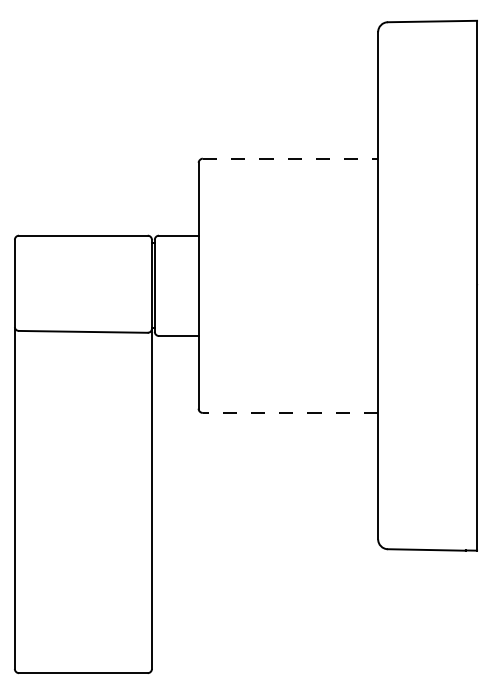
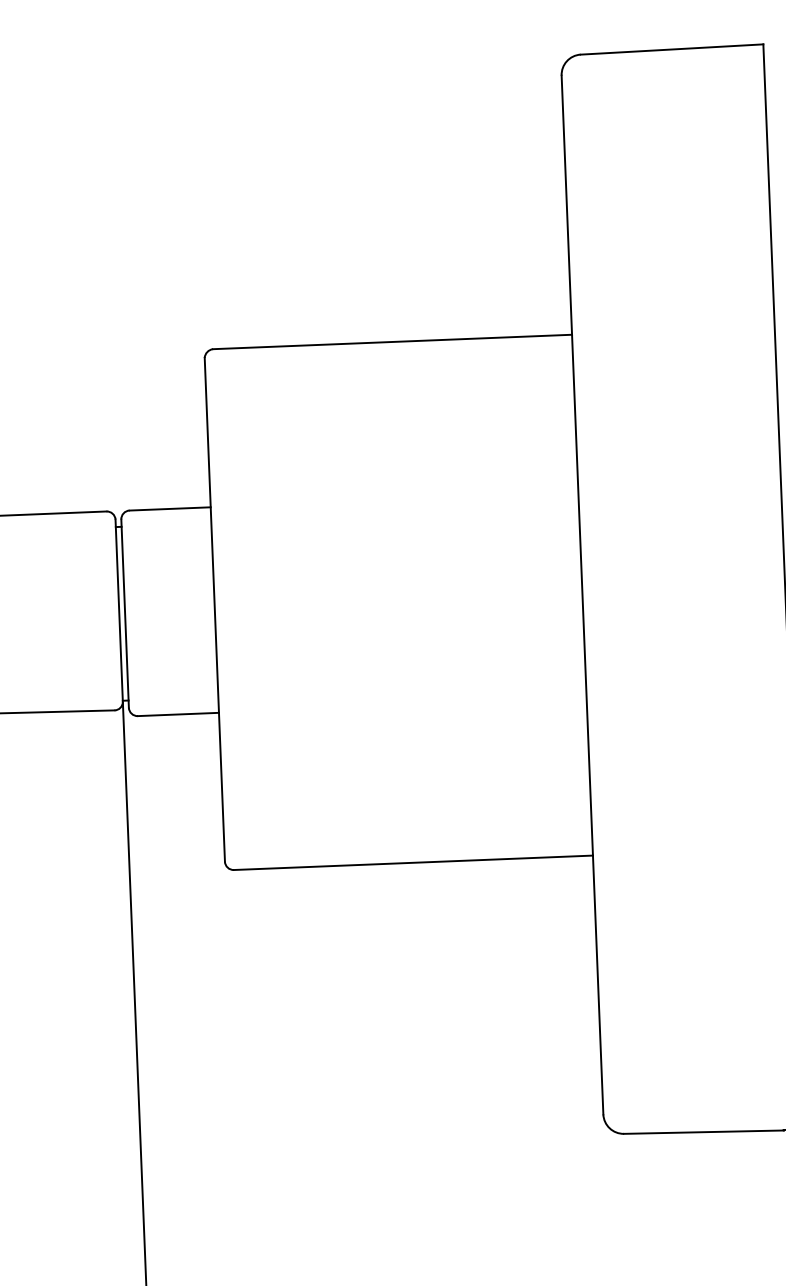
line: (290, 158) -> (392, 341), dashed -> solid
line: (290, 412) -> (413, 861), dashed -> solid

